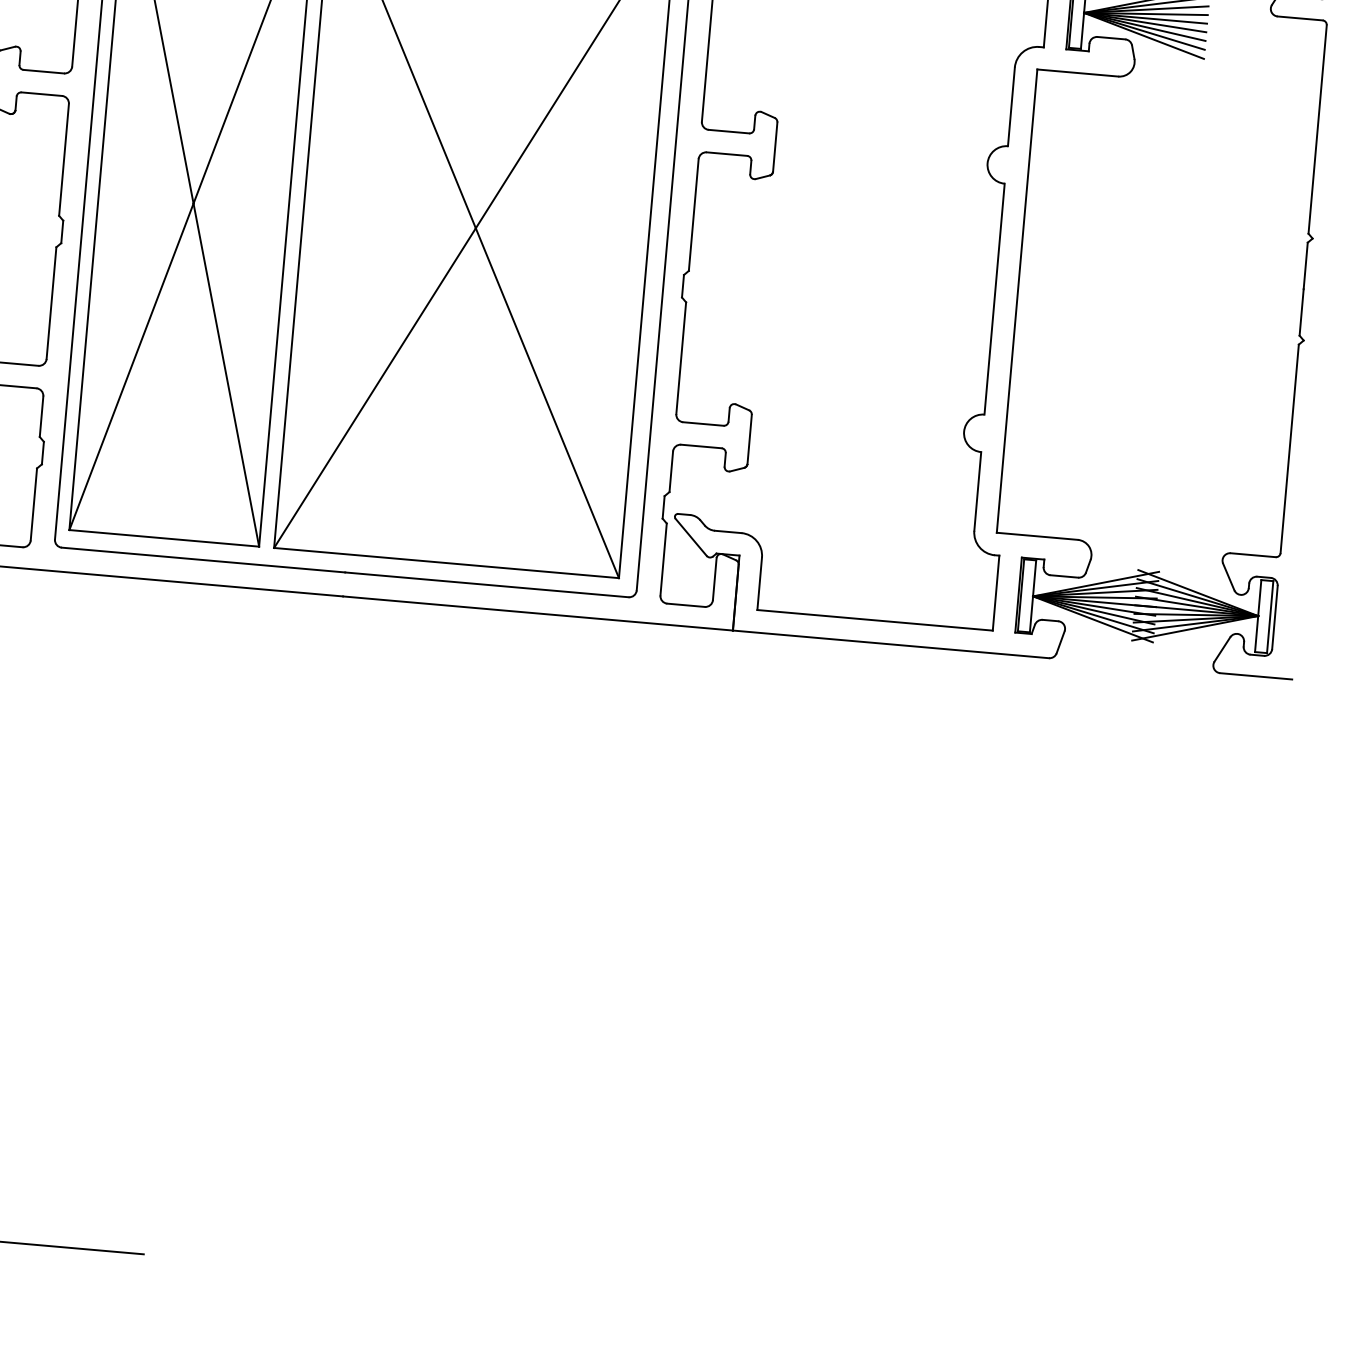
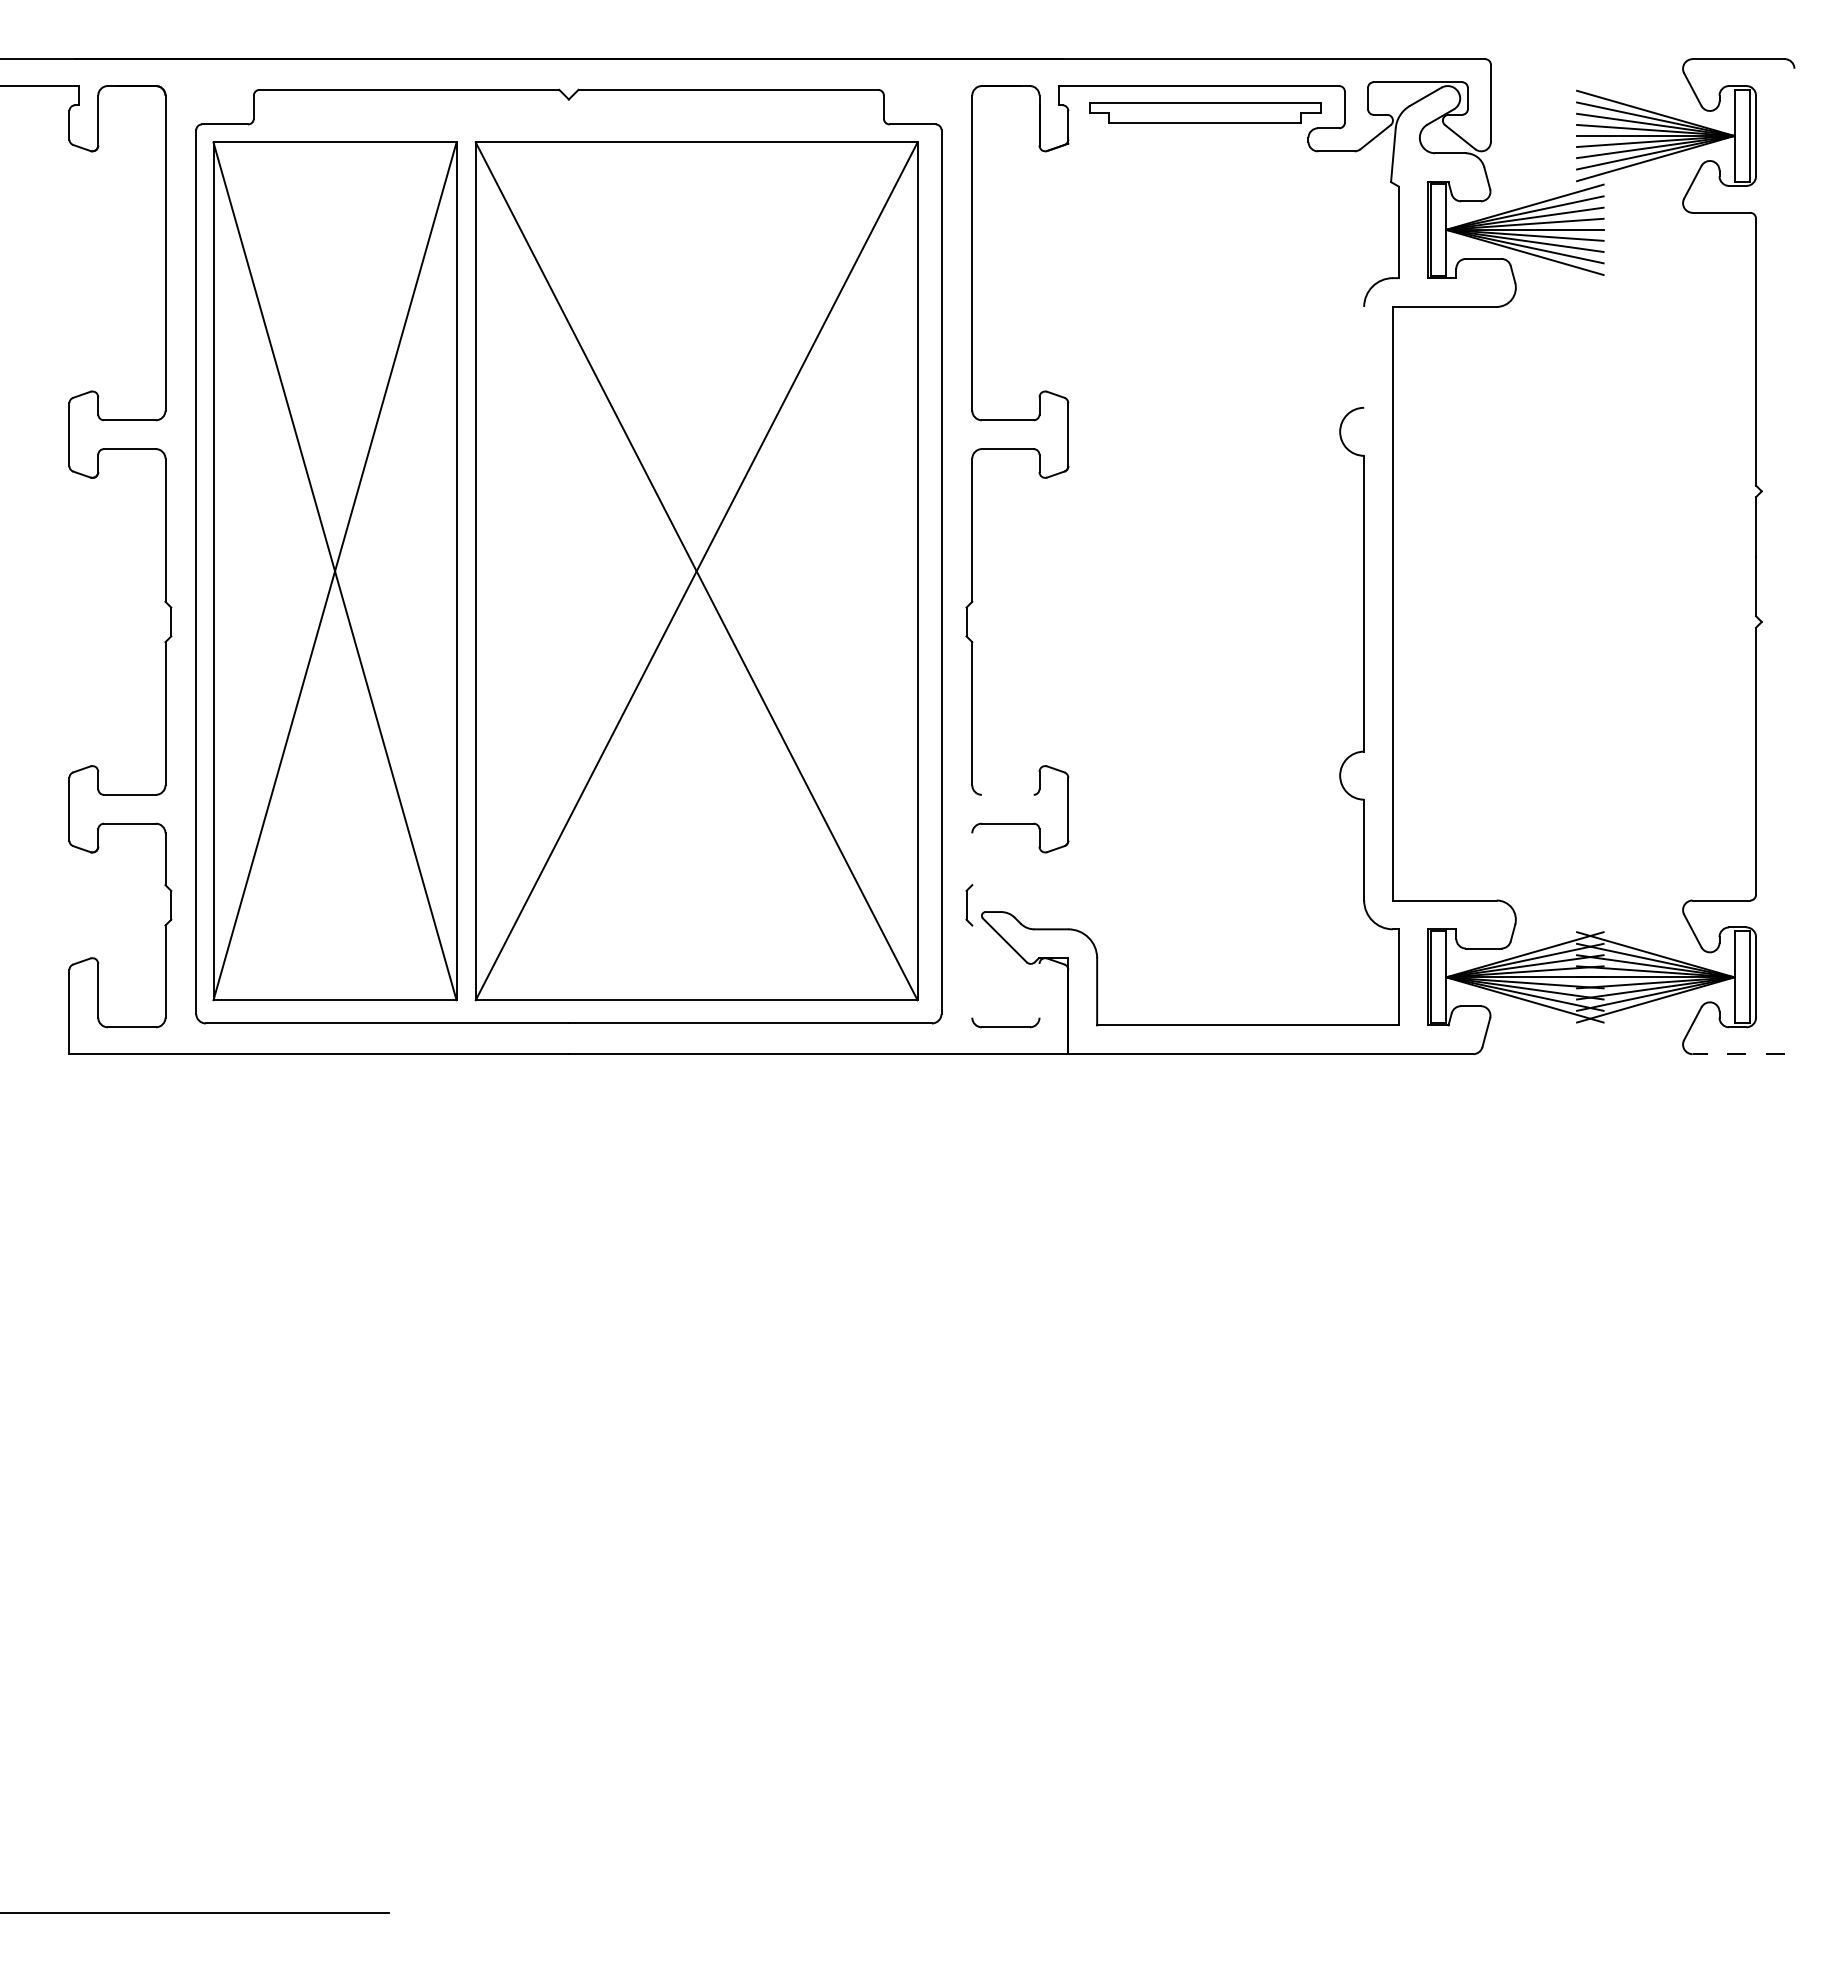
line: (1011, 106) -> (1364, 356), removed
line: (703, 423) -> (1007, 794), removed
line: (671, 472) -> (972, 859), removed
line: (663, 559) -> (972, 971), removed
line: (714, 578) -> (1039, 990), removed
line: (1255, 676) -> (1738, 1054), solid -> dashed

